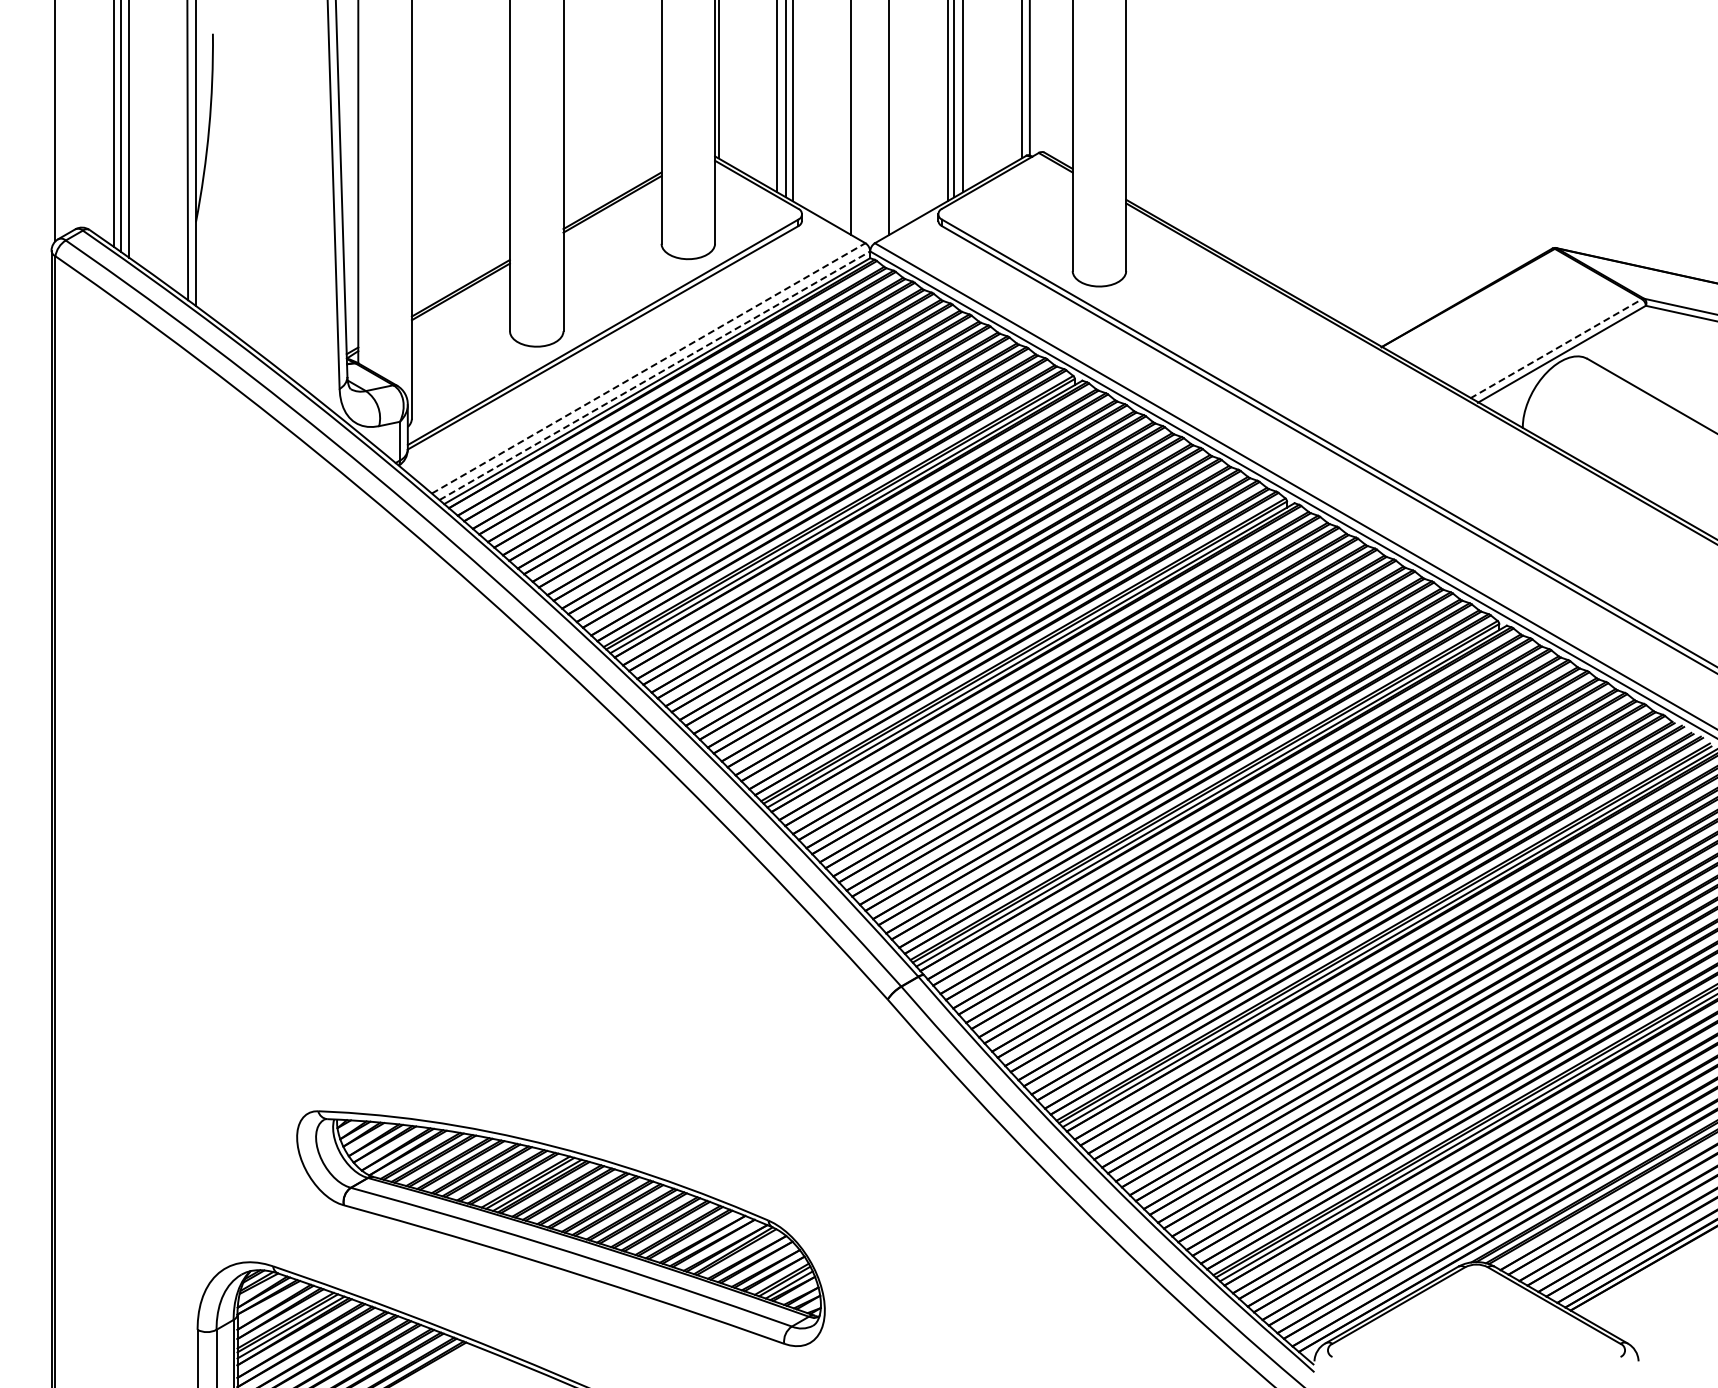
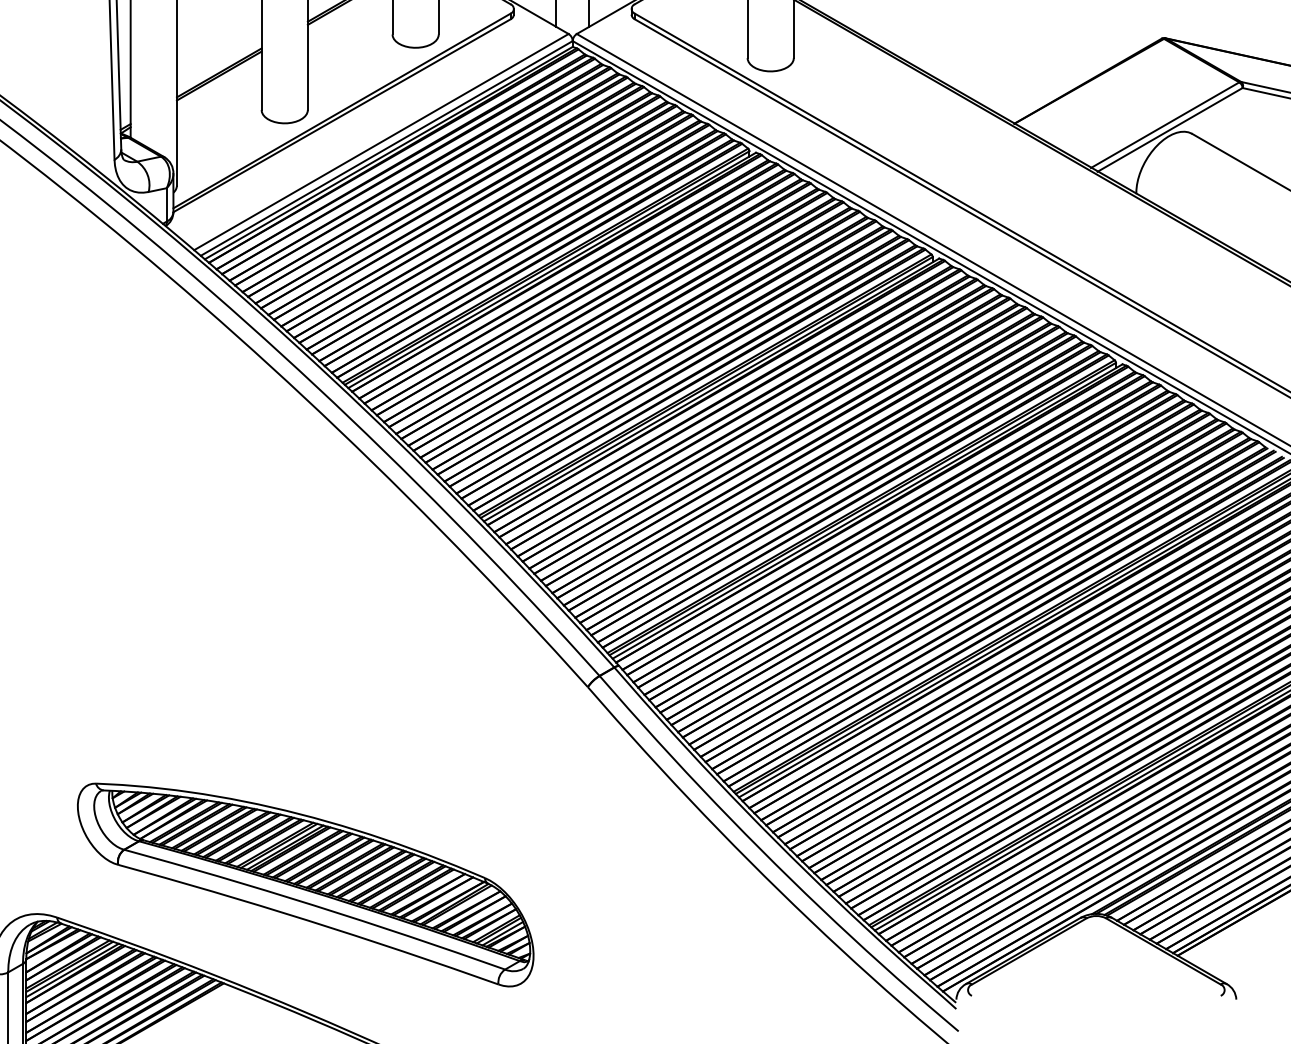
line: (1556, 348) -> (1165, 124), dashed -> solid
line: (649, 368) -> (382, 142), dashed -> solid
line: (654, 375) -> (386, 148), dashed -> solid

